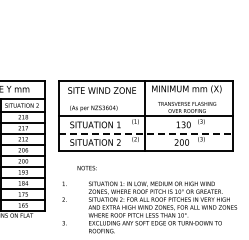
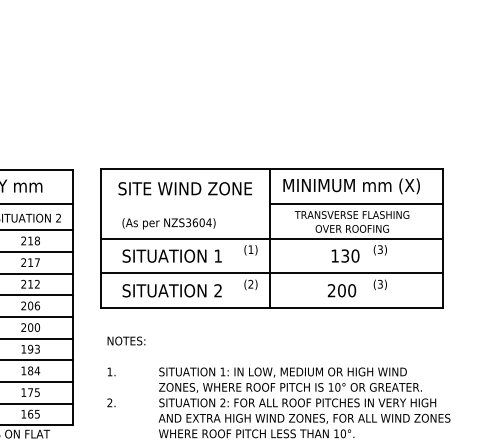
line: (189, 98) -> (356, 204), added
line: (146, 133) -> (272, 273), dashed -> solid
text: (86, 168) -> (125, 341), moved

